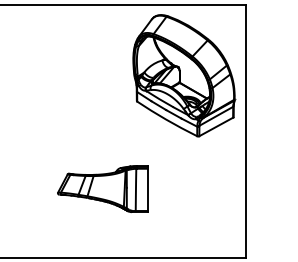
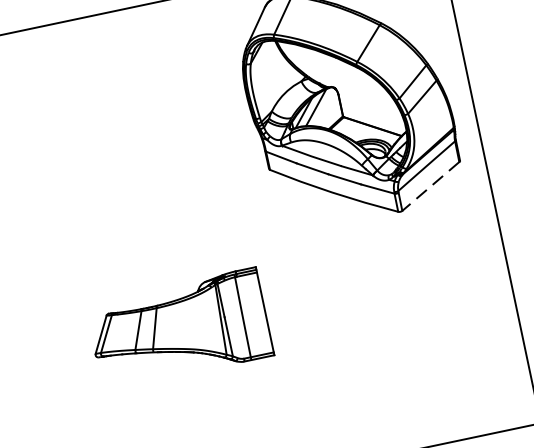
line: (215, 127) -> (429, 187), solid -> dashed
part: (102, 188) -> (178, 328), moved

